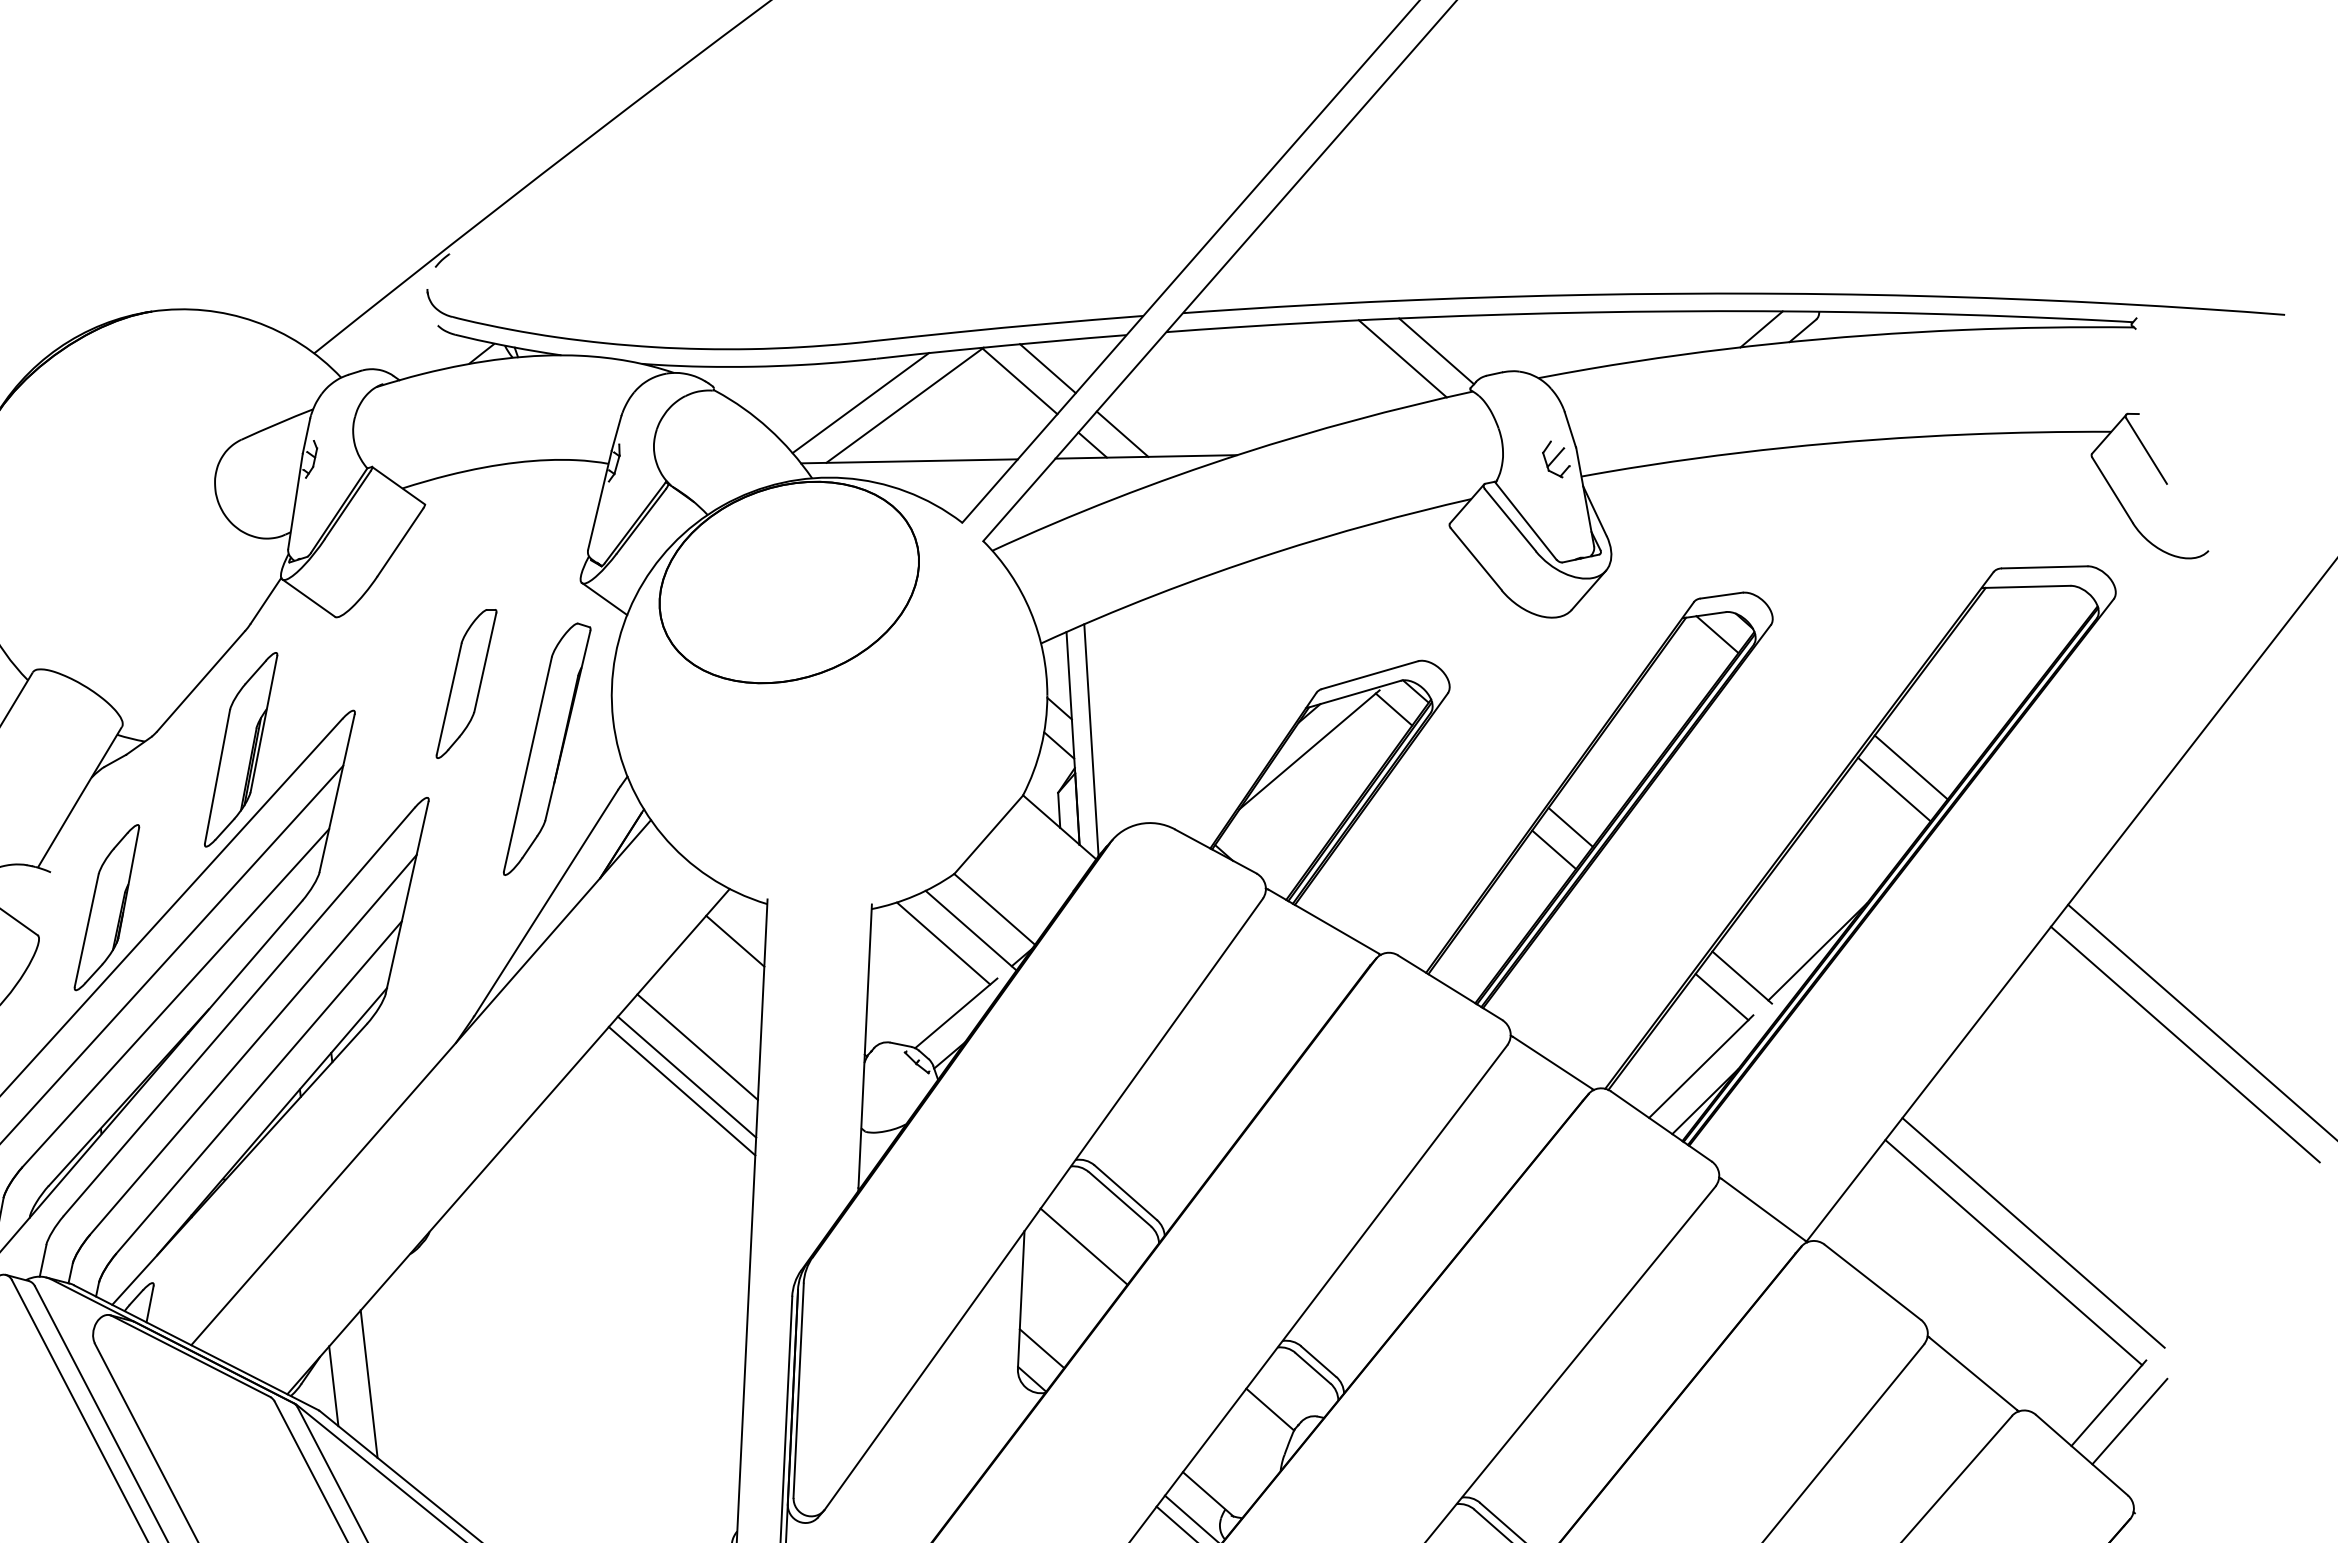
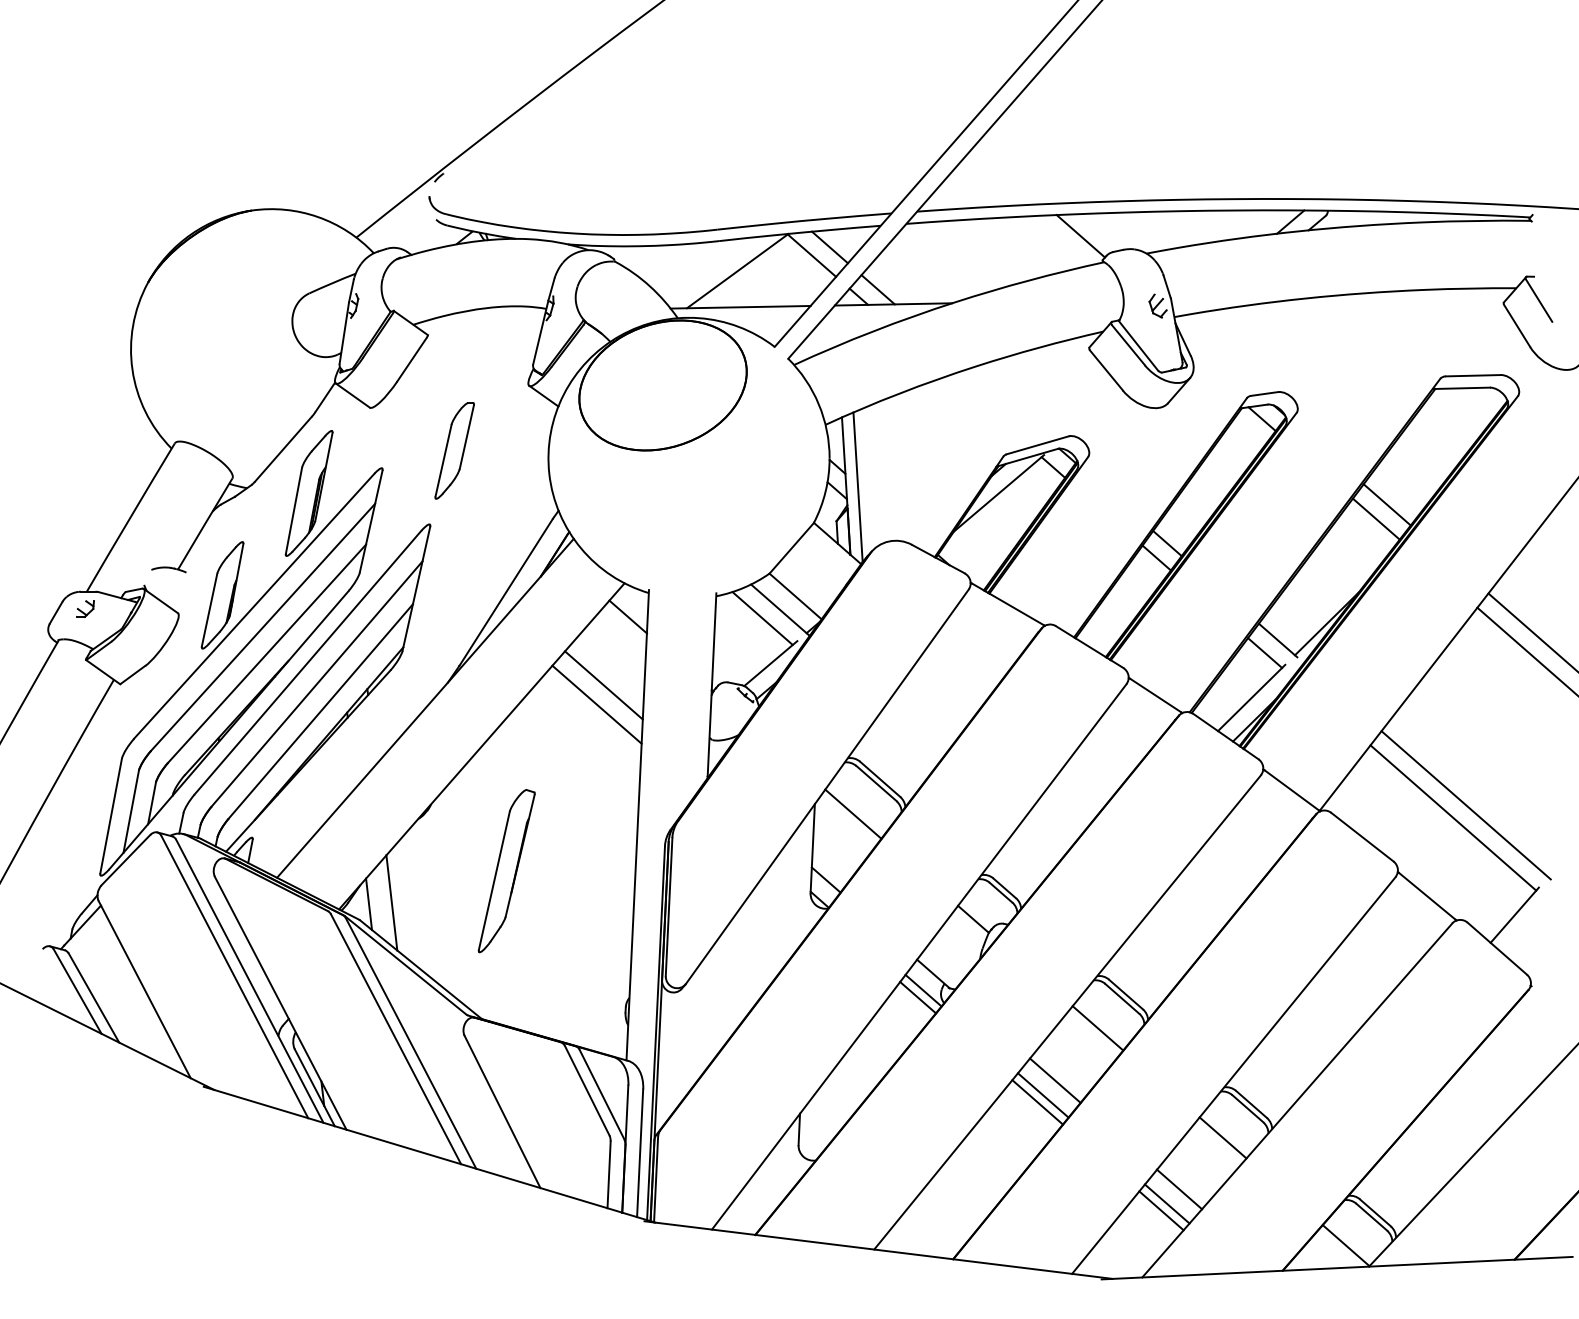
line: (1401, 359) -> (1058, 241), removed
line: (861, 402) -> (709, 269), removed
part: (546, 749) -> (506, 871), moved
line: (681, 1090) -> (593, 713), removed
line: (2130, 1420) -> (1528, 926), removed

